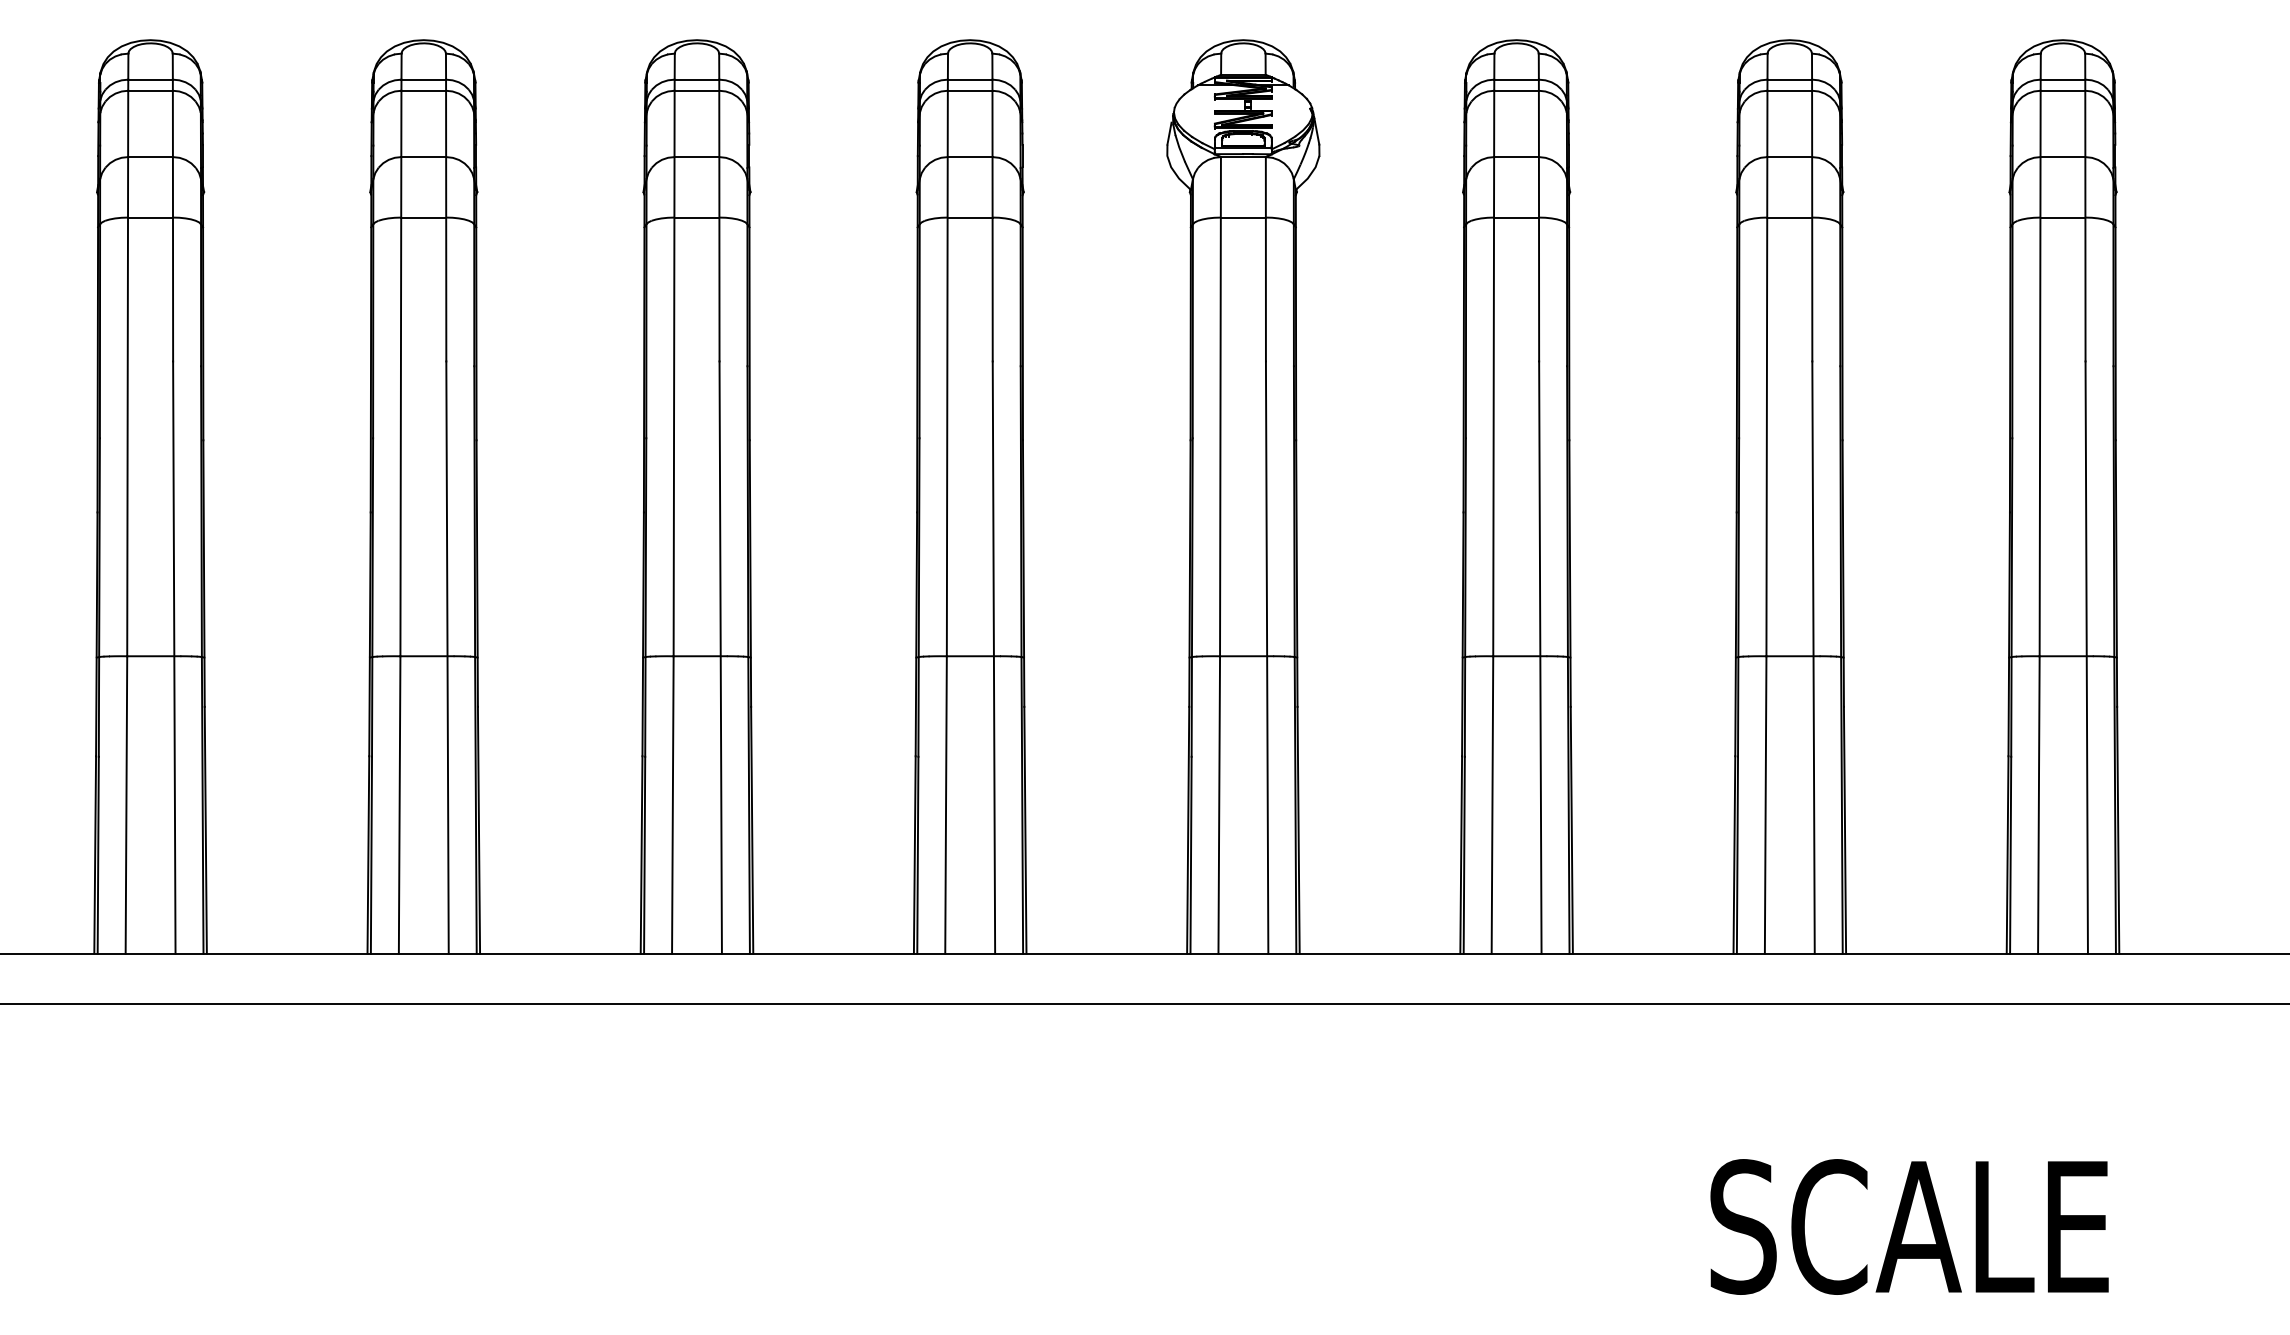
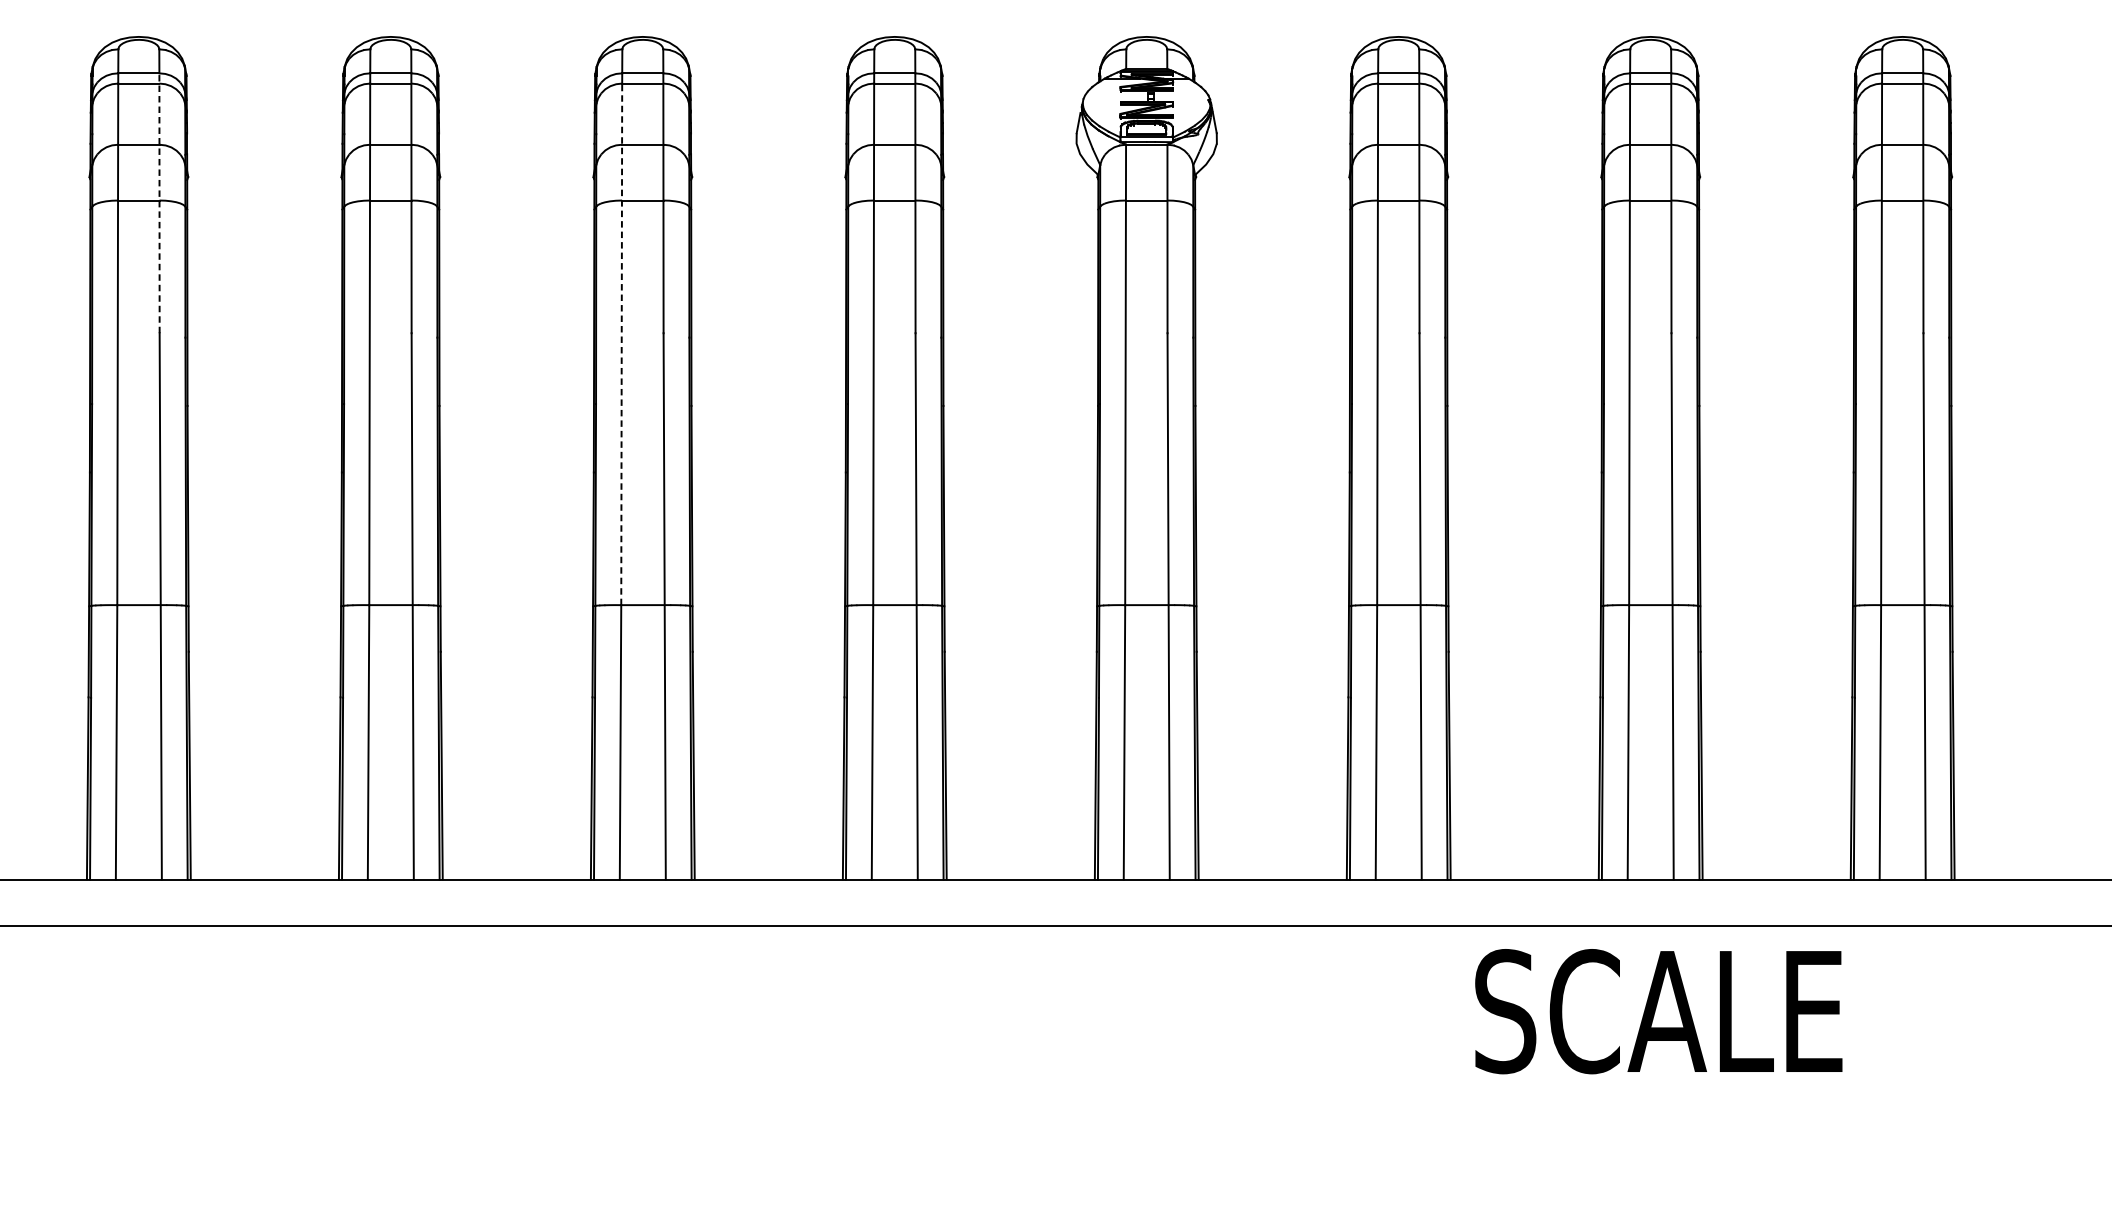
line: (173, 220) -> (159, 203), solid -> dashed
line: (674, 373) -> (622, 344), solid -> dashed
text: (1909, 1226) -> (1658, 1011), moved

